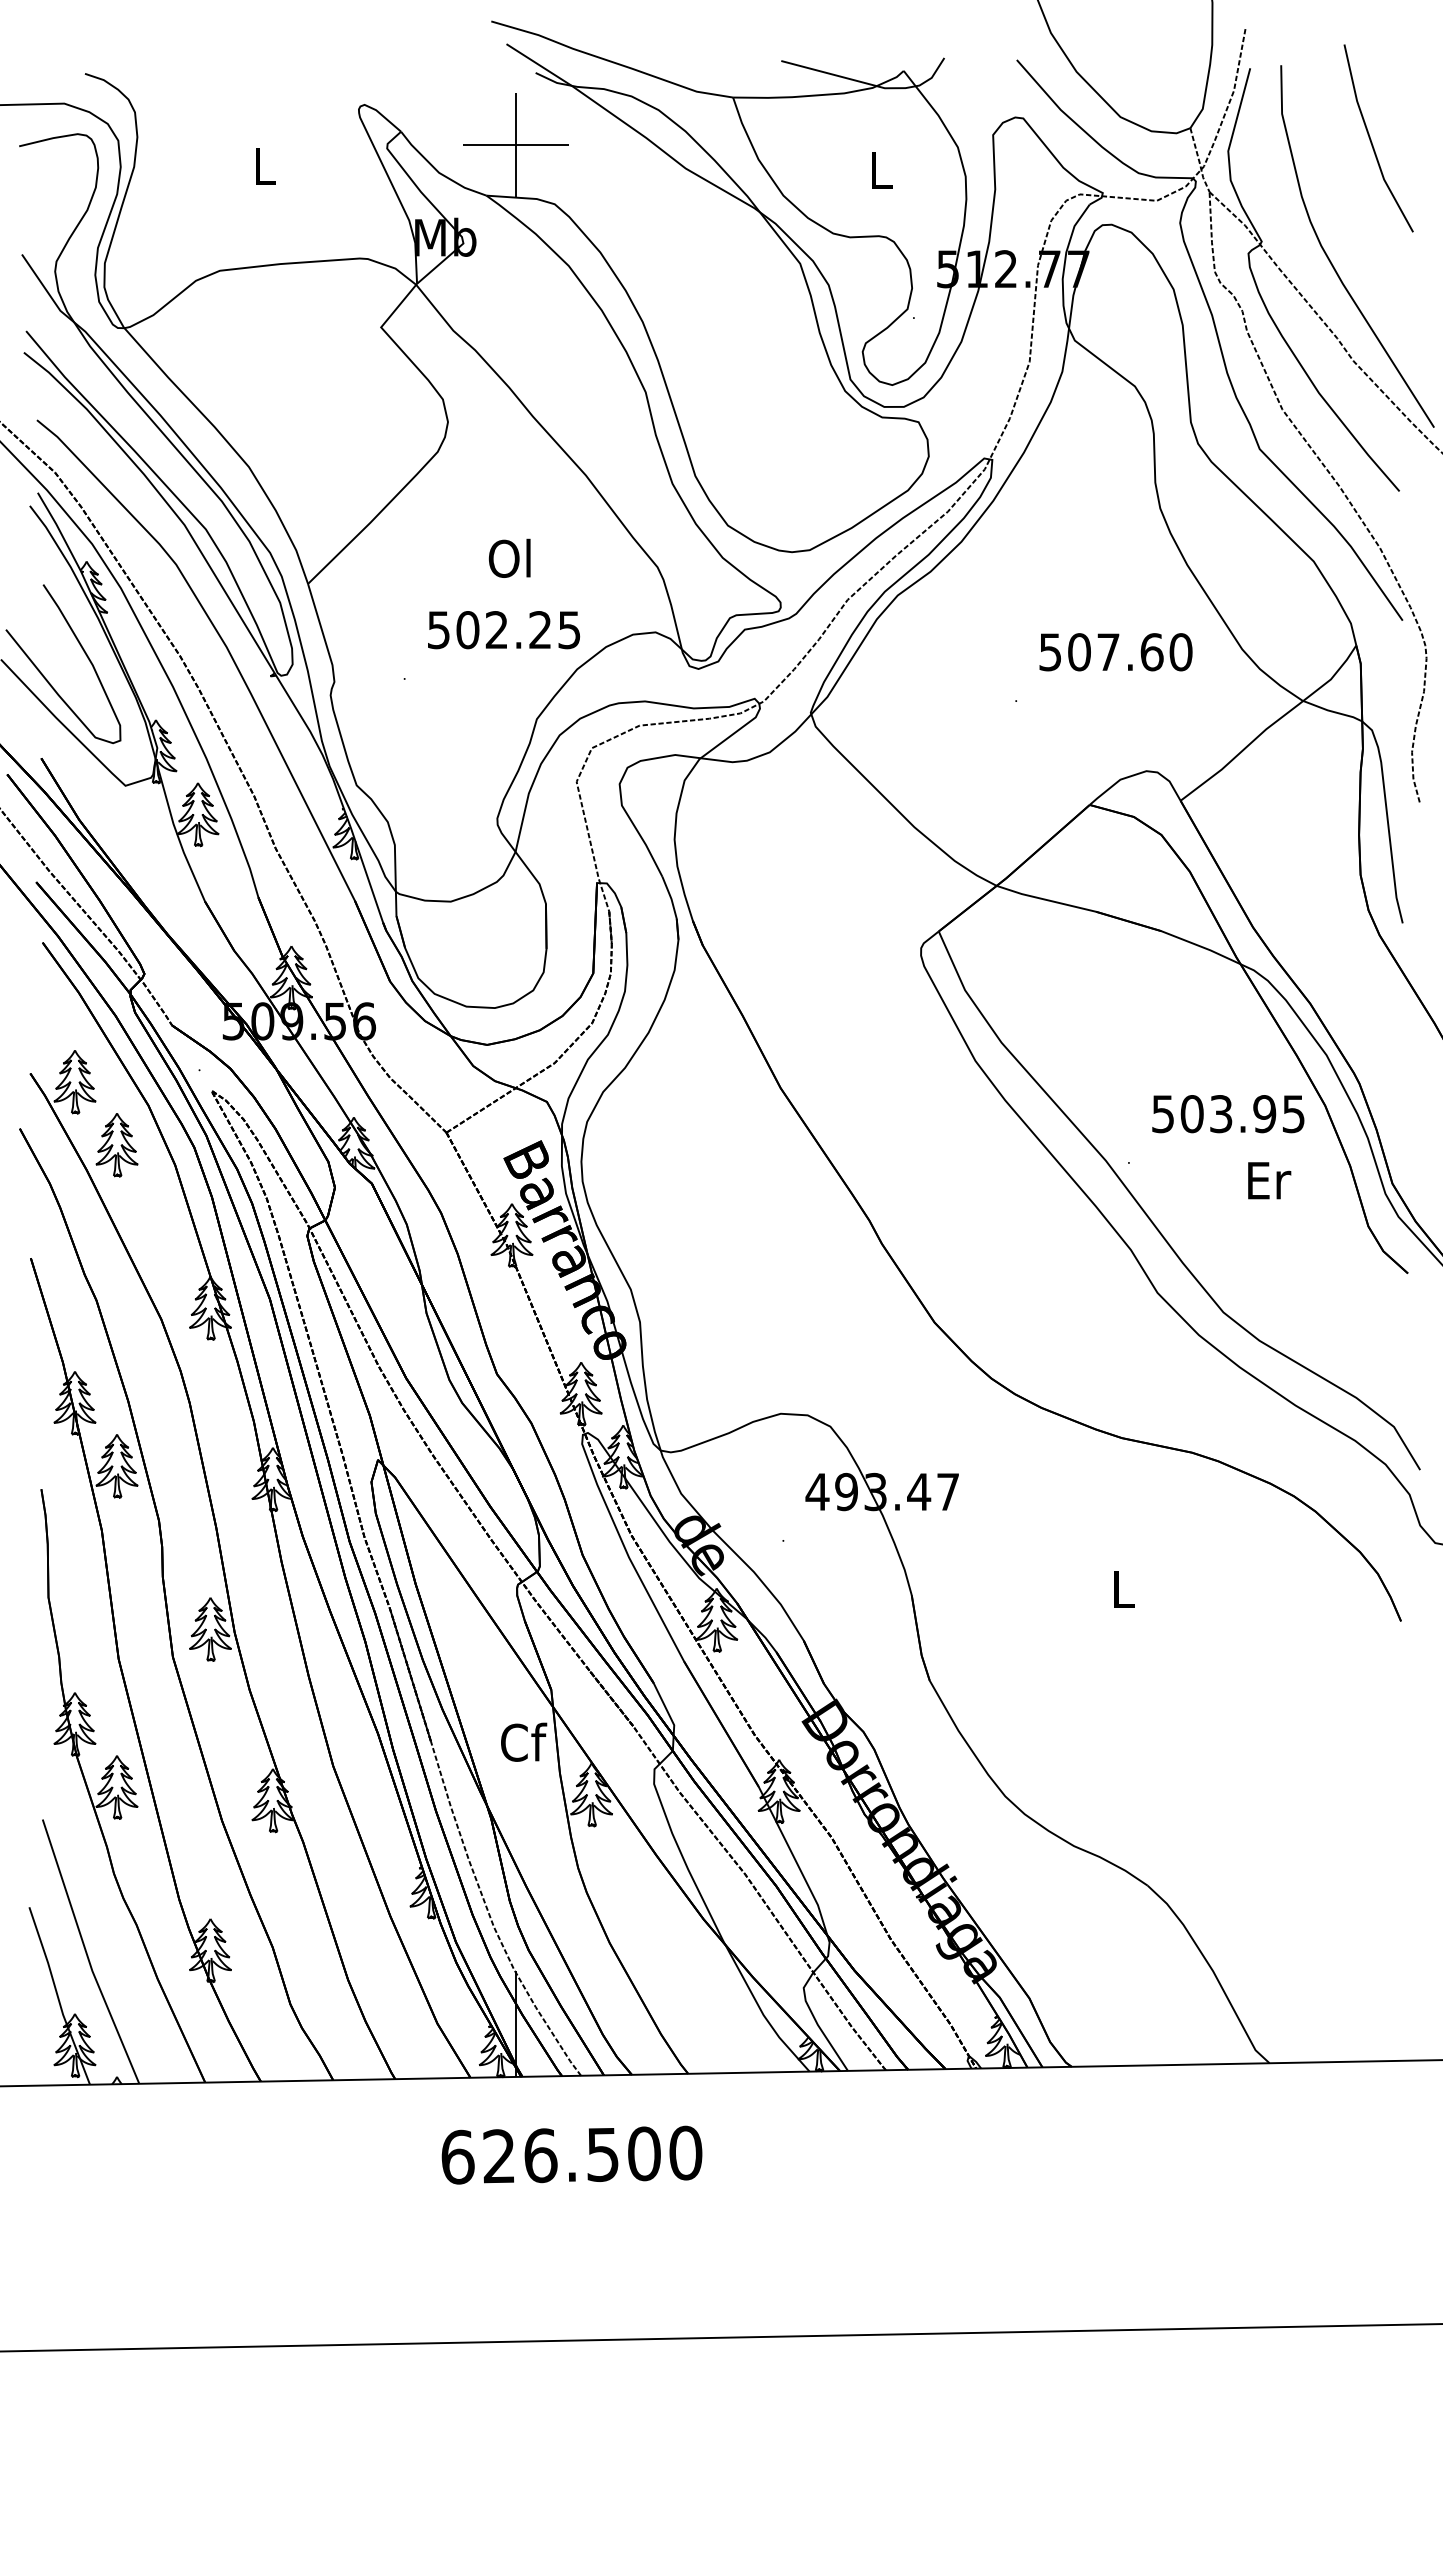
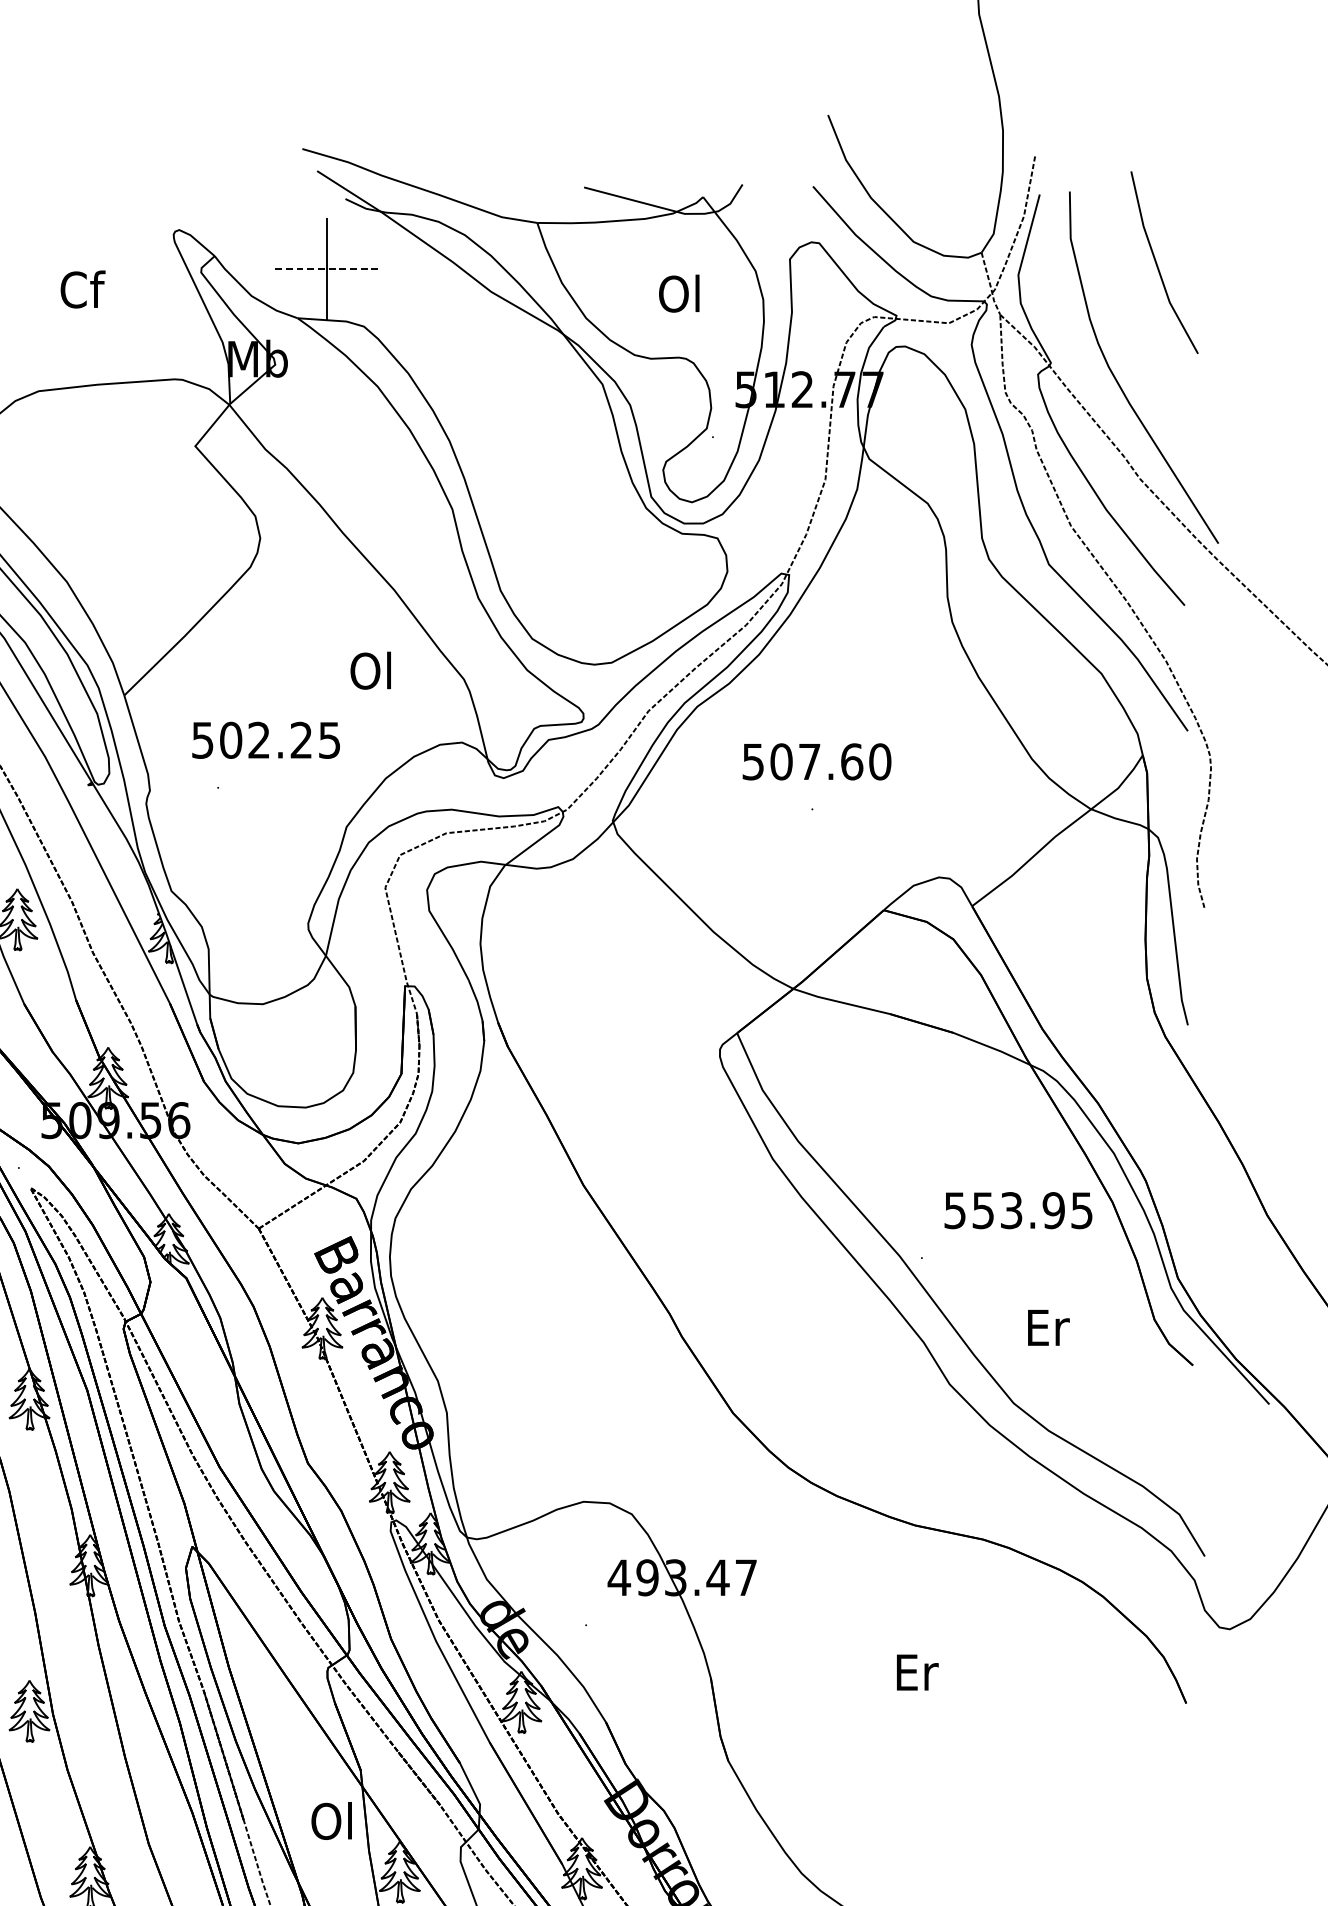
line: (516, 145) -> (326, 269), solid -> dashed
text: (265, 165) -> (82, 288), L -> Cf
text: (878, 169) -> (678, 292), L -> Ol
text: (509, 557) -> (370, 669), moved
text: (504, 630) -> (266, 740), moved
text: (1115, 652) -> (816, 762), moved
text: (1191, 1114) -> (982, 1211), 503.95 -> 553.95
text: (1269, 1180) -> (1048, 1327), moved
text: (1124, 1589) -> (917, 1672), L -> Er
text: (523, 1741) -> (333, 1820), Cf -> Ol

